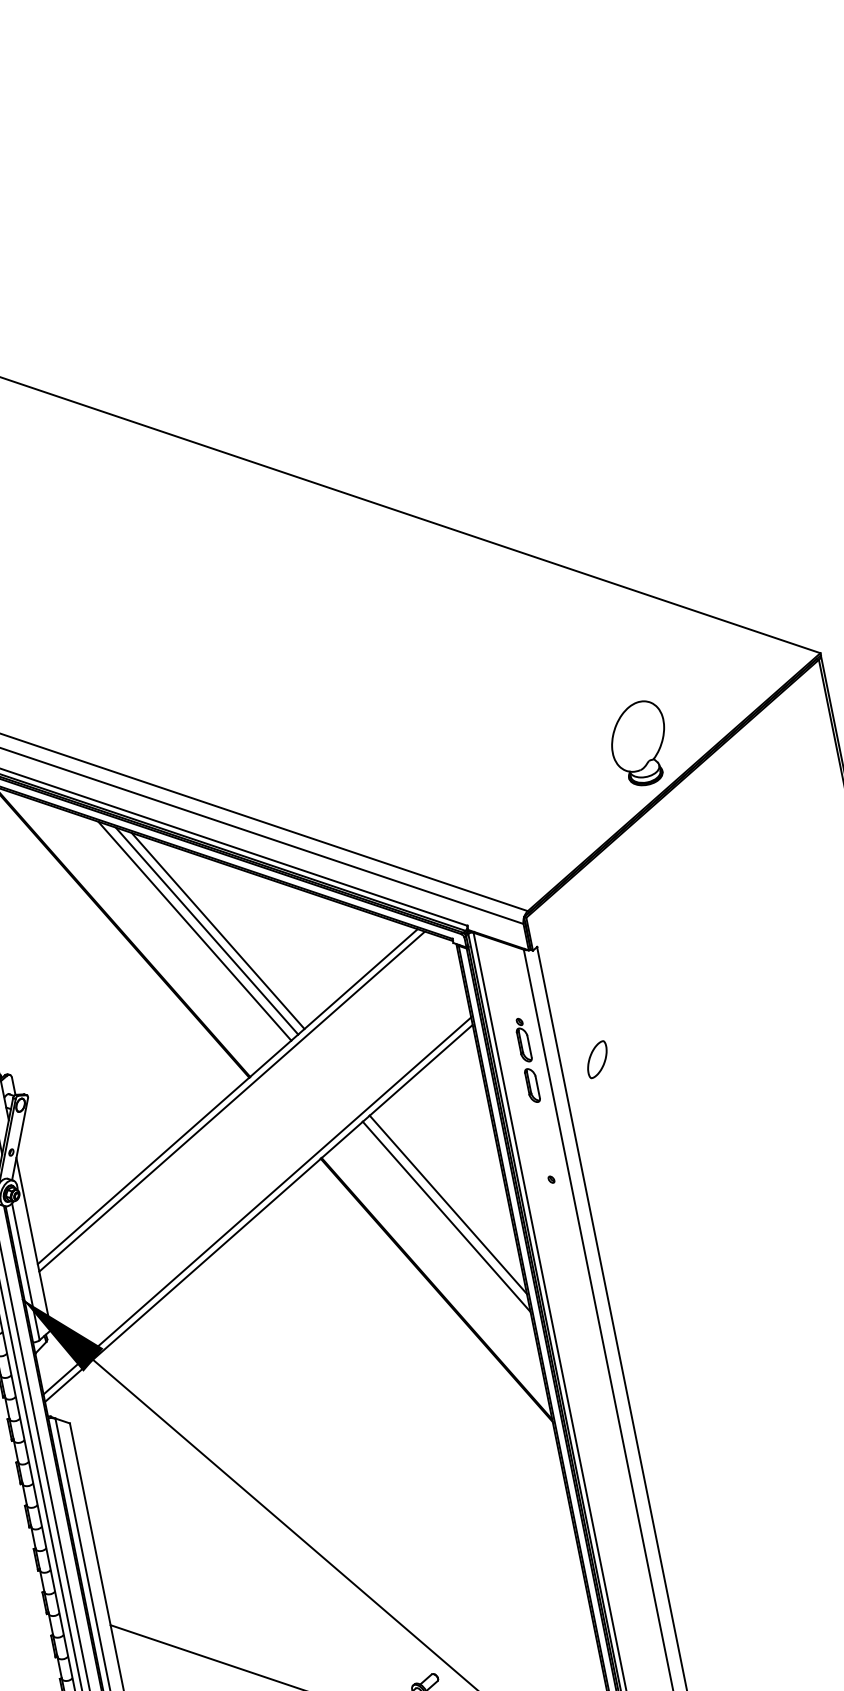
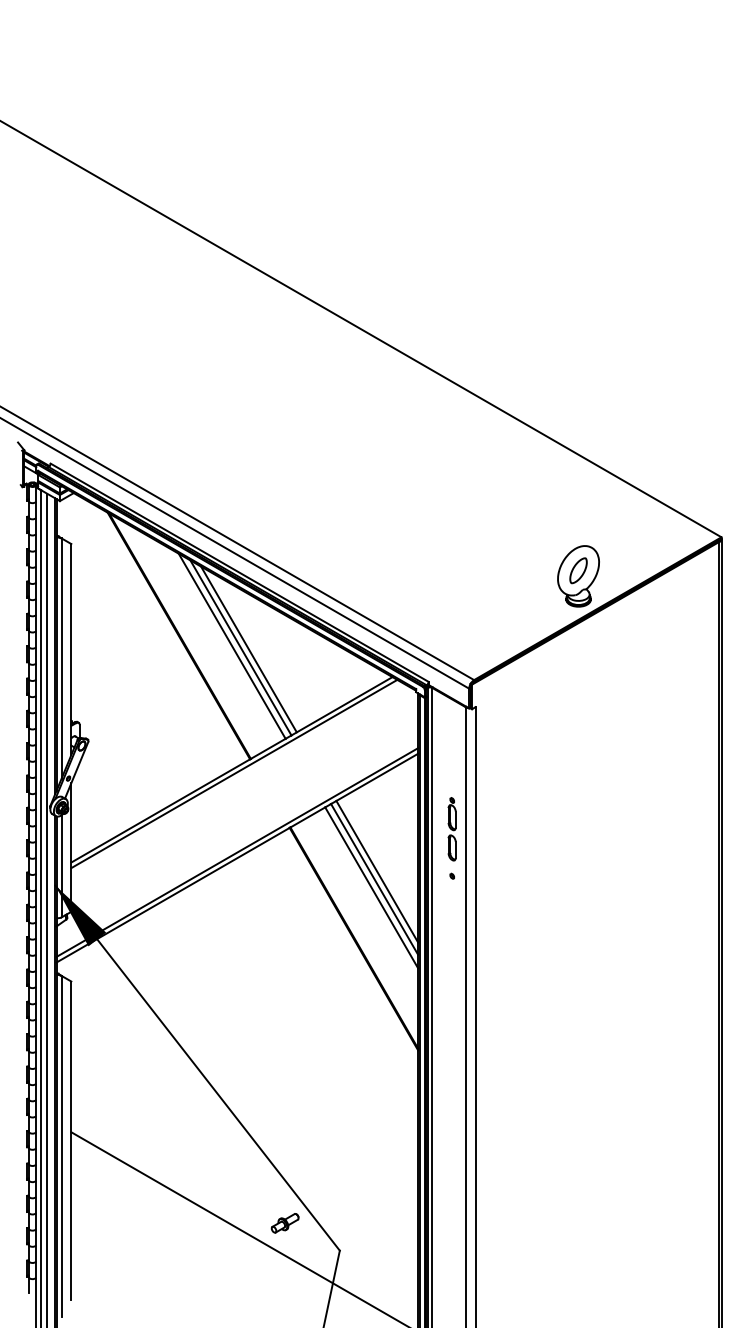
part: (597, 1059) -> (578, 570), moved
part: (526, 1061) -> (451, 829), moved
line: (450, 1193) -> (377, 871), added

